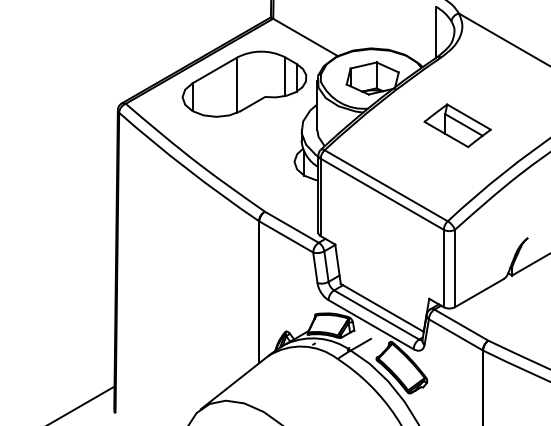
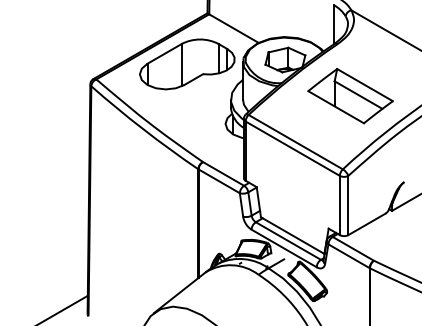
part: (457, 125) -> (350, 96), size x1.67

